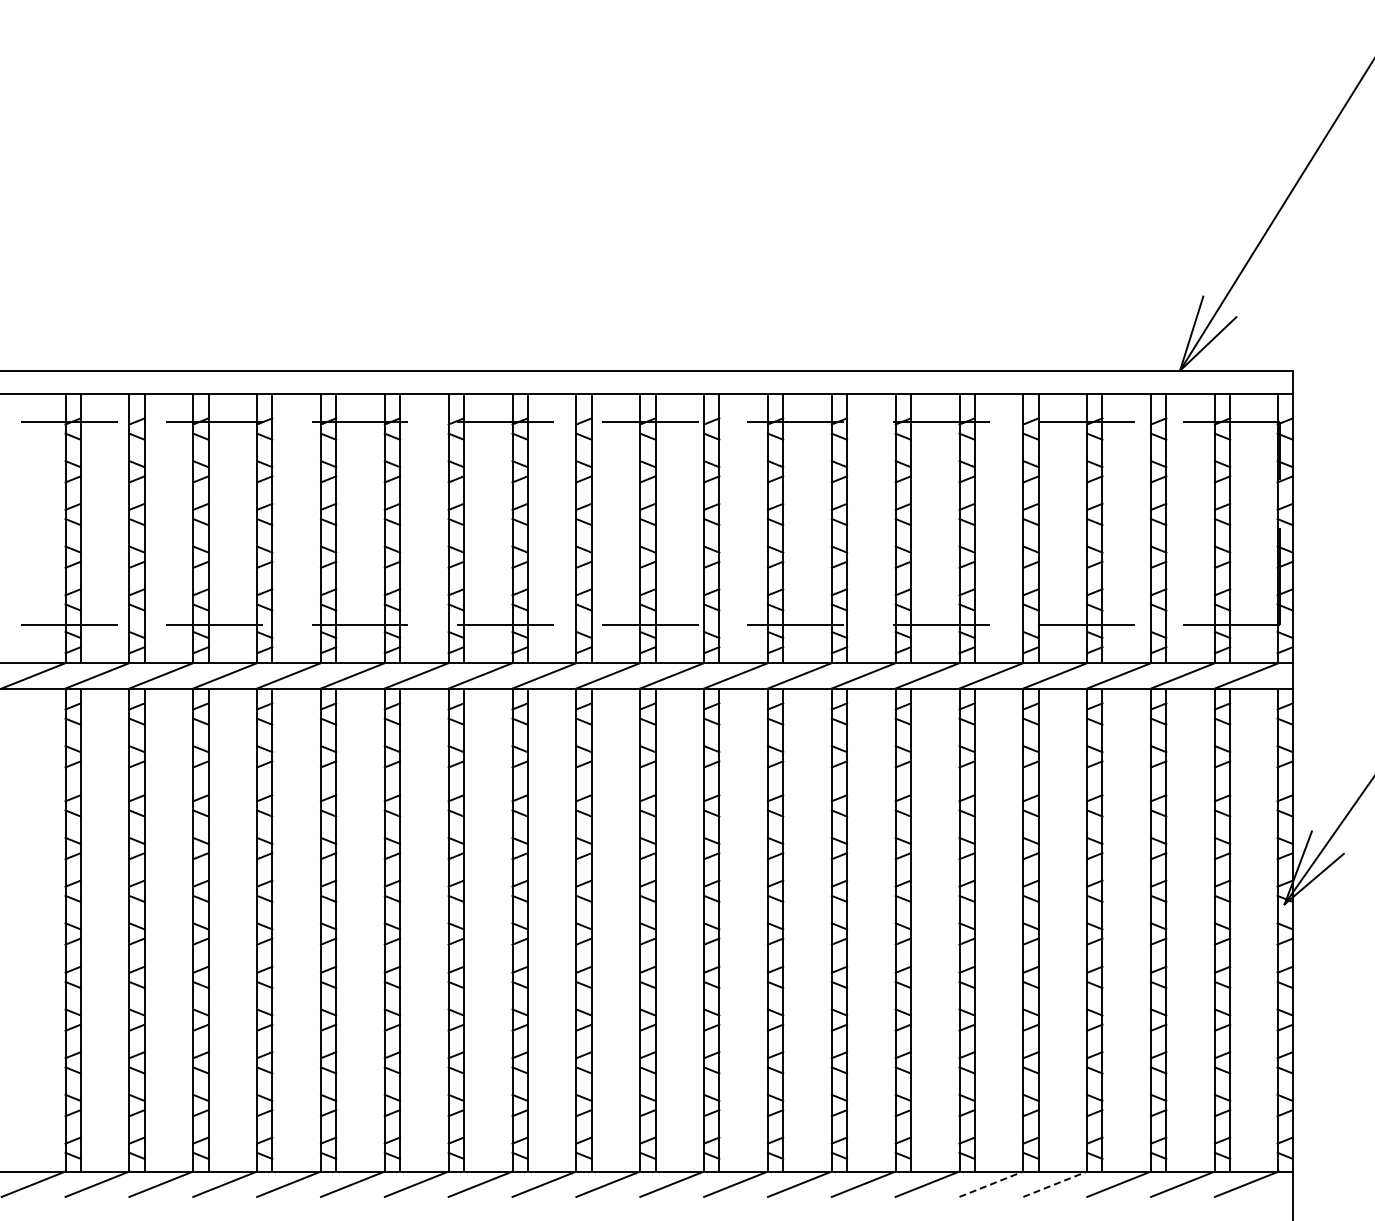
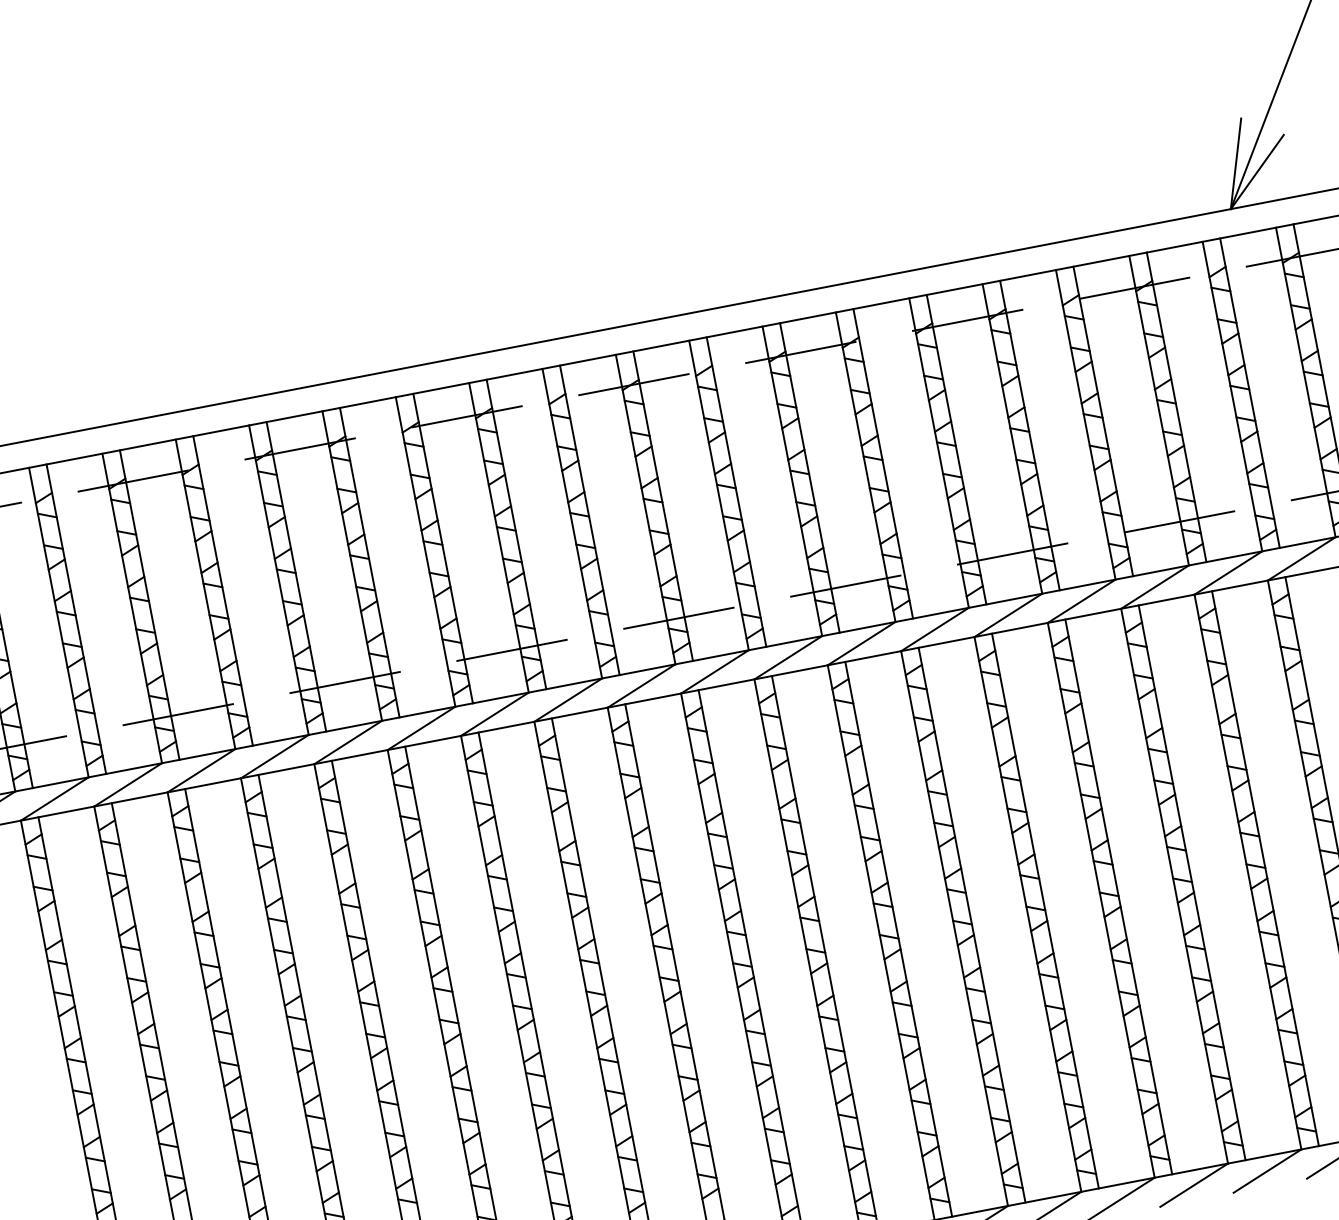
line: (991, 1184) -> (1194, 1185), dashed -> solid
line: (1055, 1184) -> (1267, 1171), dashed -> solid

